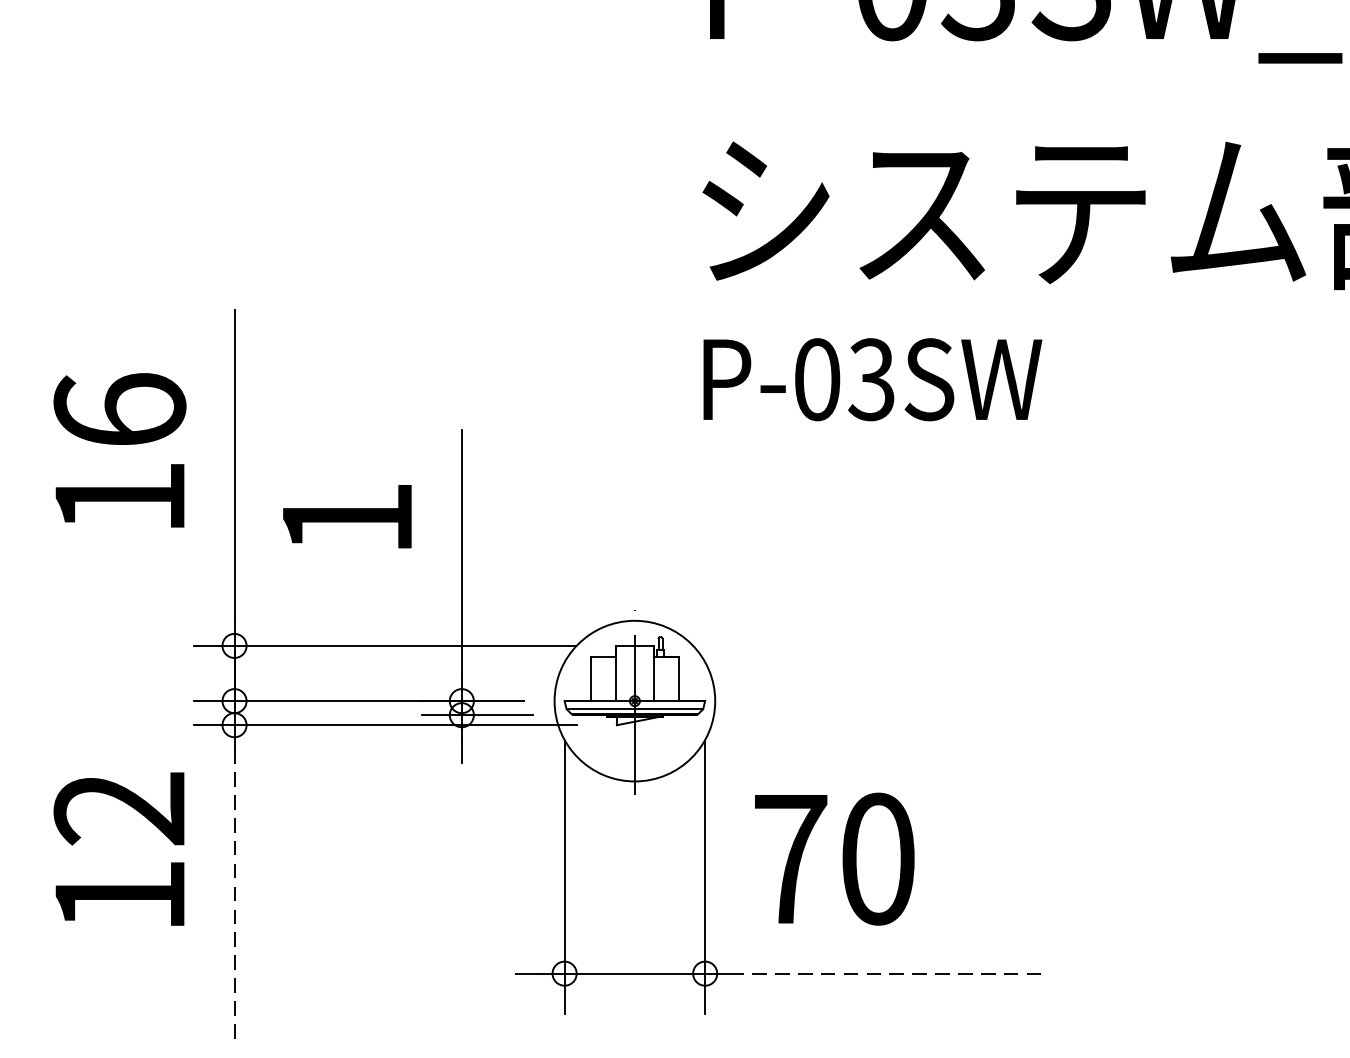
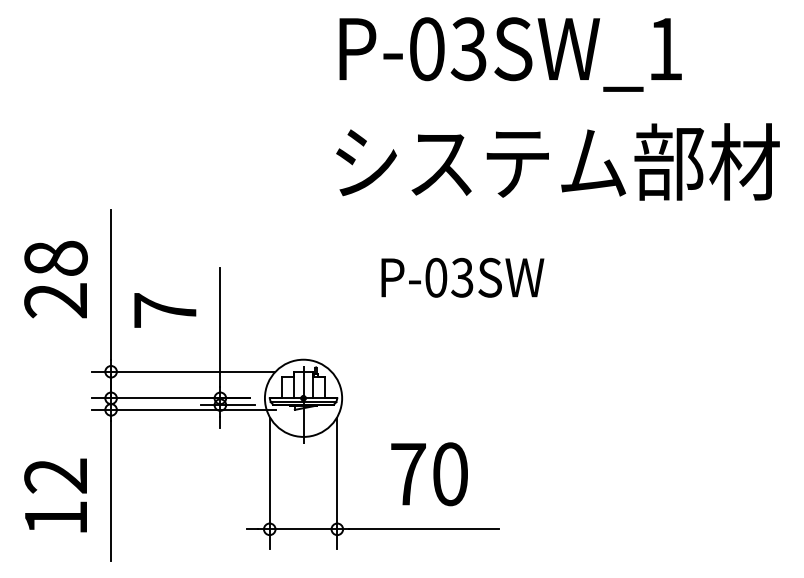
text: (871, 379) -> (462, 277), moved
text: (118, 453) -> (55, 279), 16 -> 28
text: (347, 518) -> (165, 310), 1 -> 7
text: (118, 849) -> (55, 495), moved
text: (834, 859) -> (429, 474), moved
line: (235, 894) -> (111, 491), dashed -> solid
line: (884, 974) -> (423, 529), dashed -> solid

